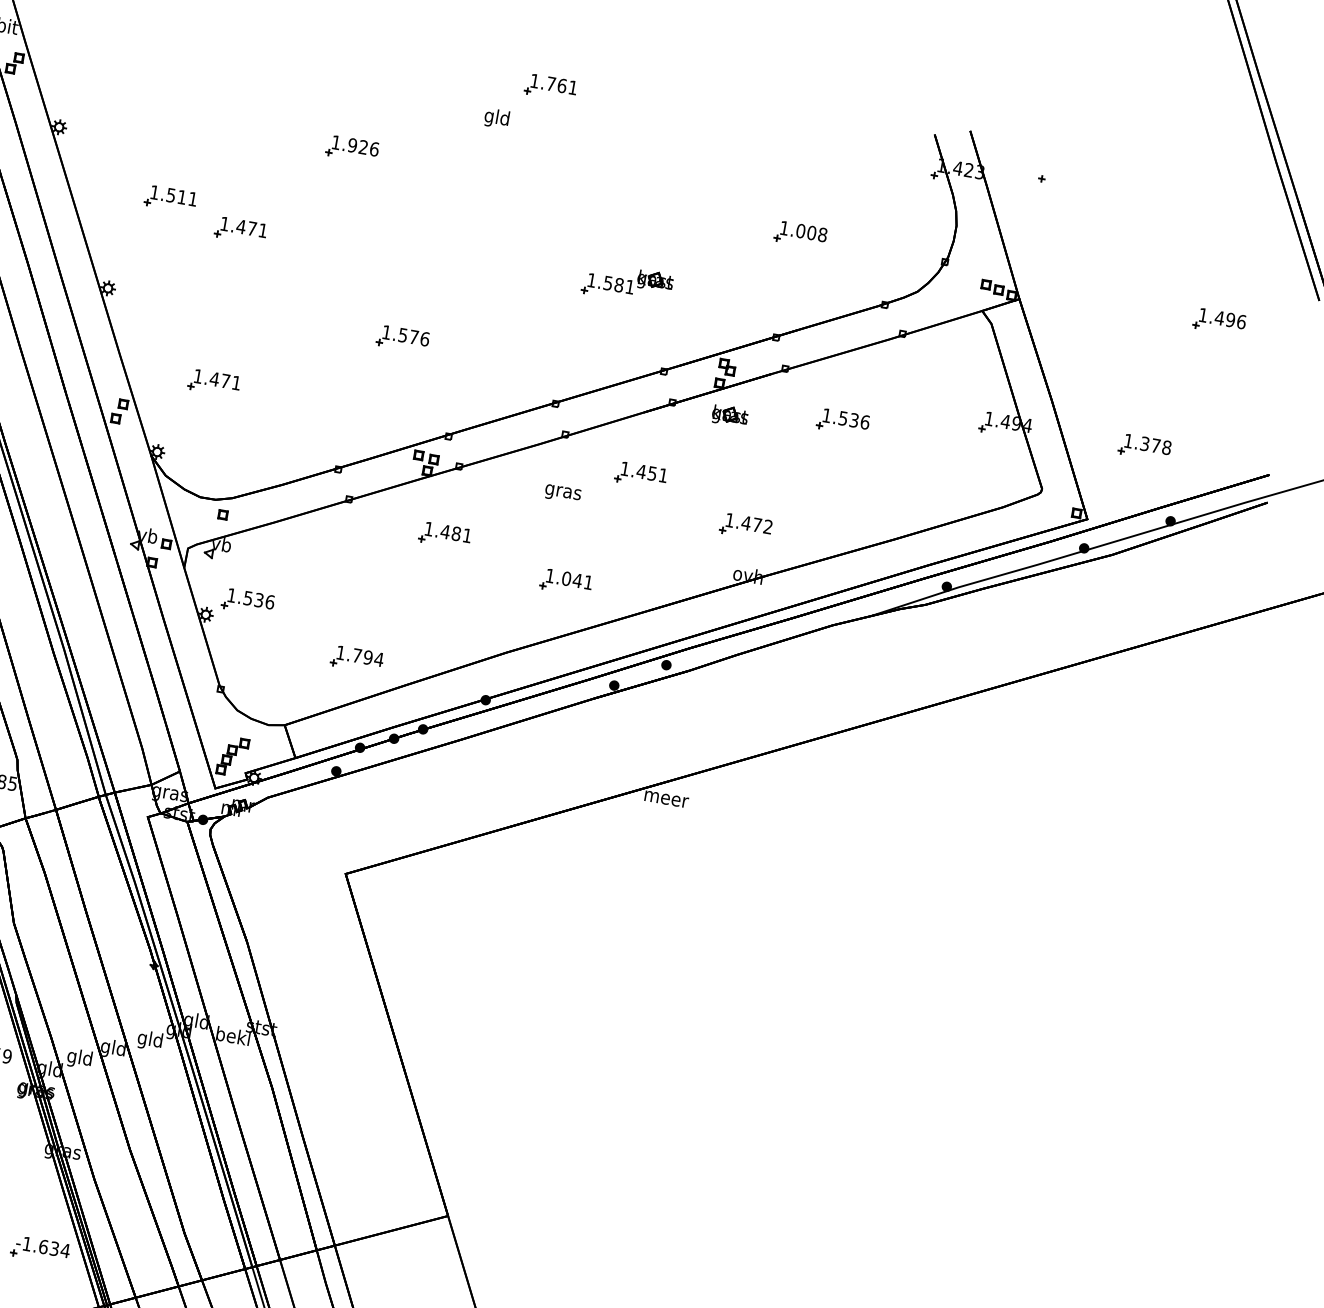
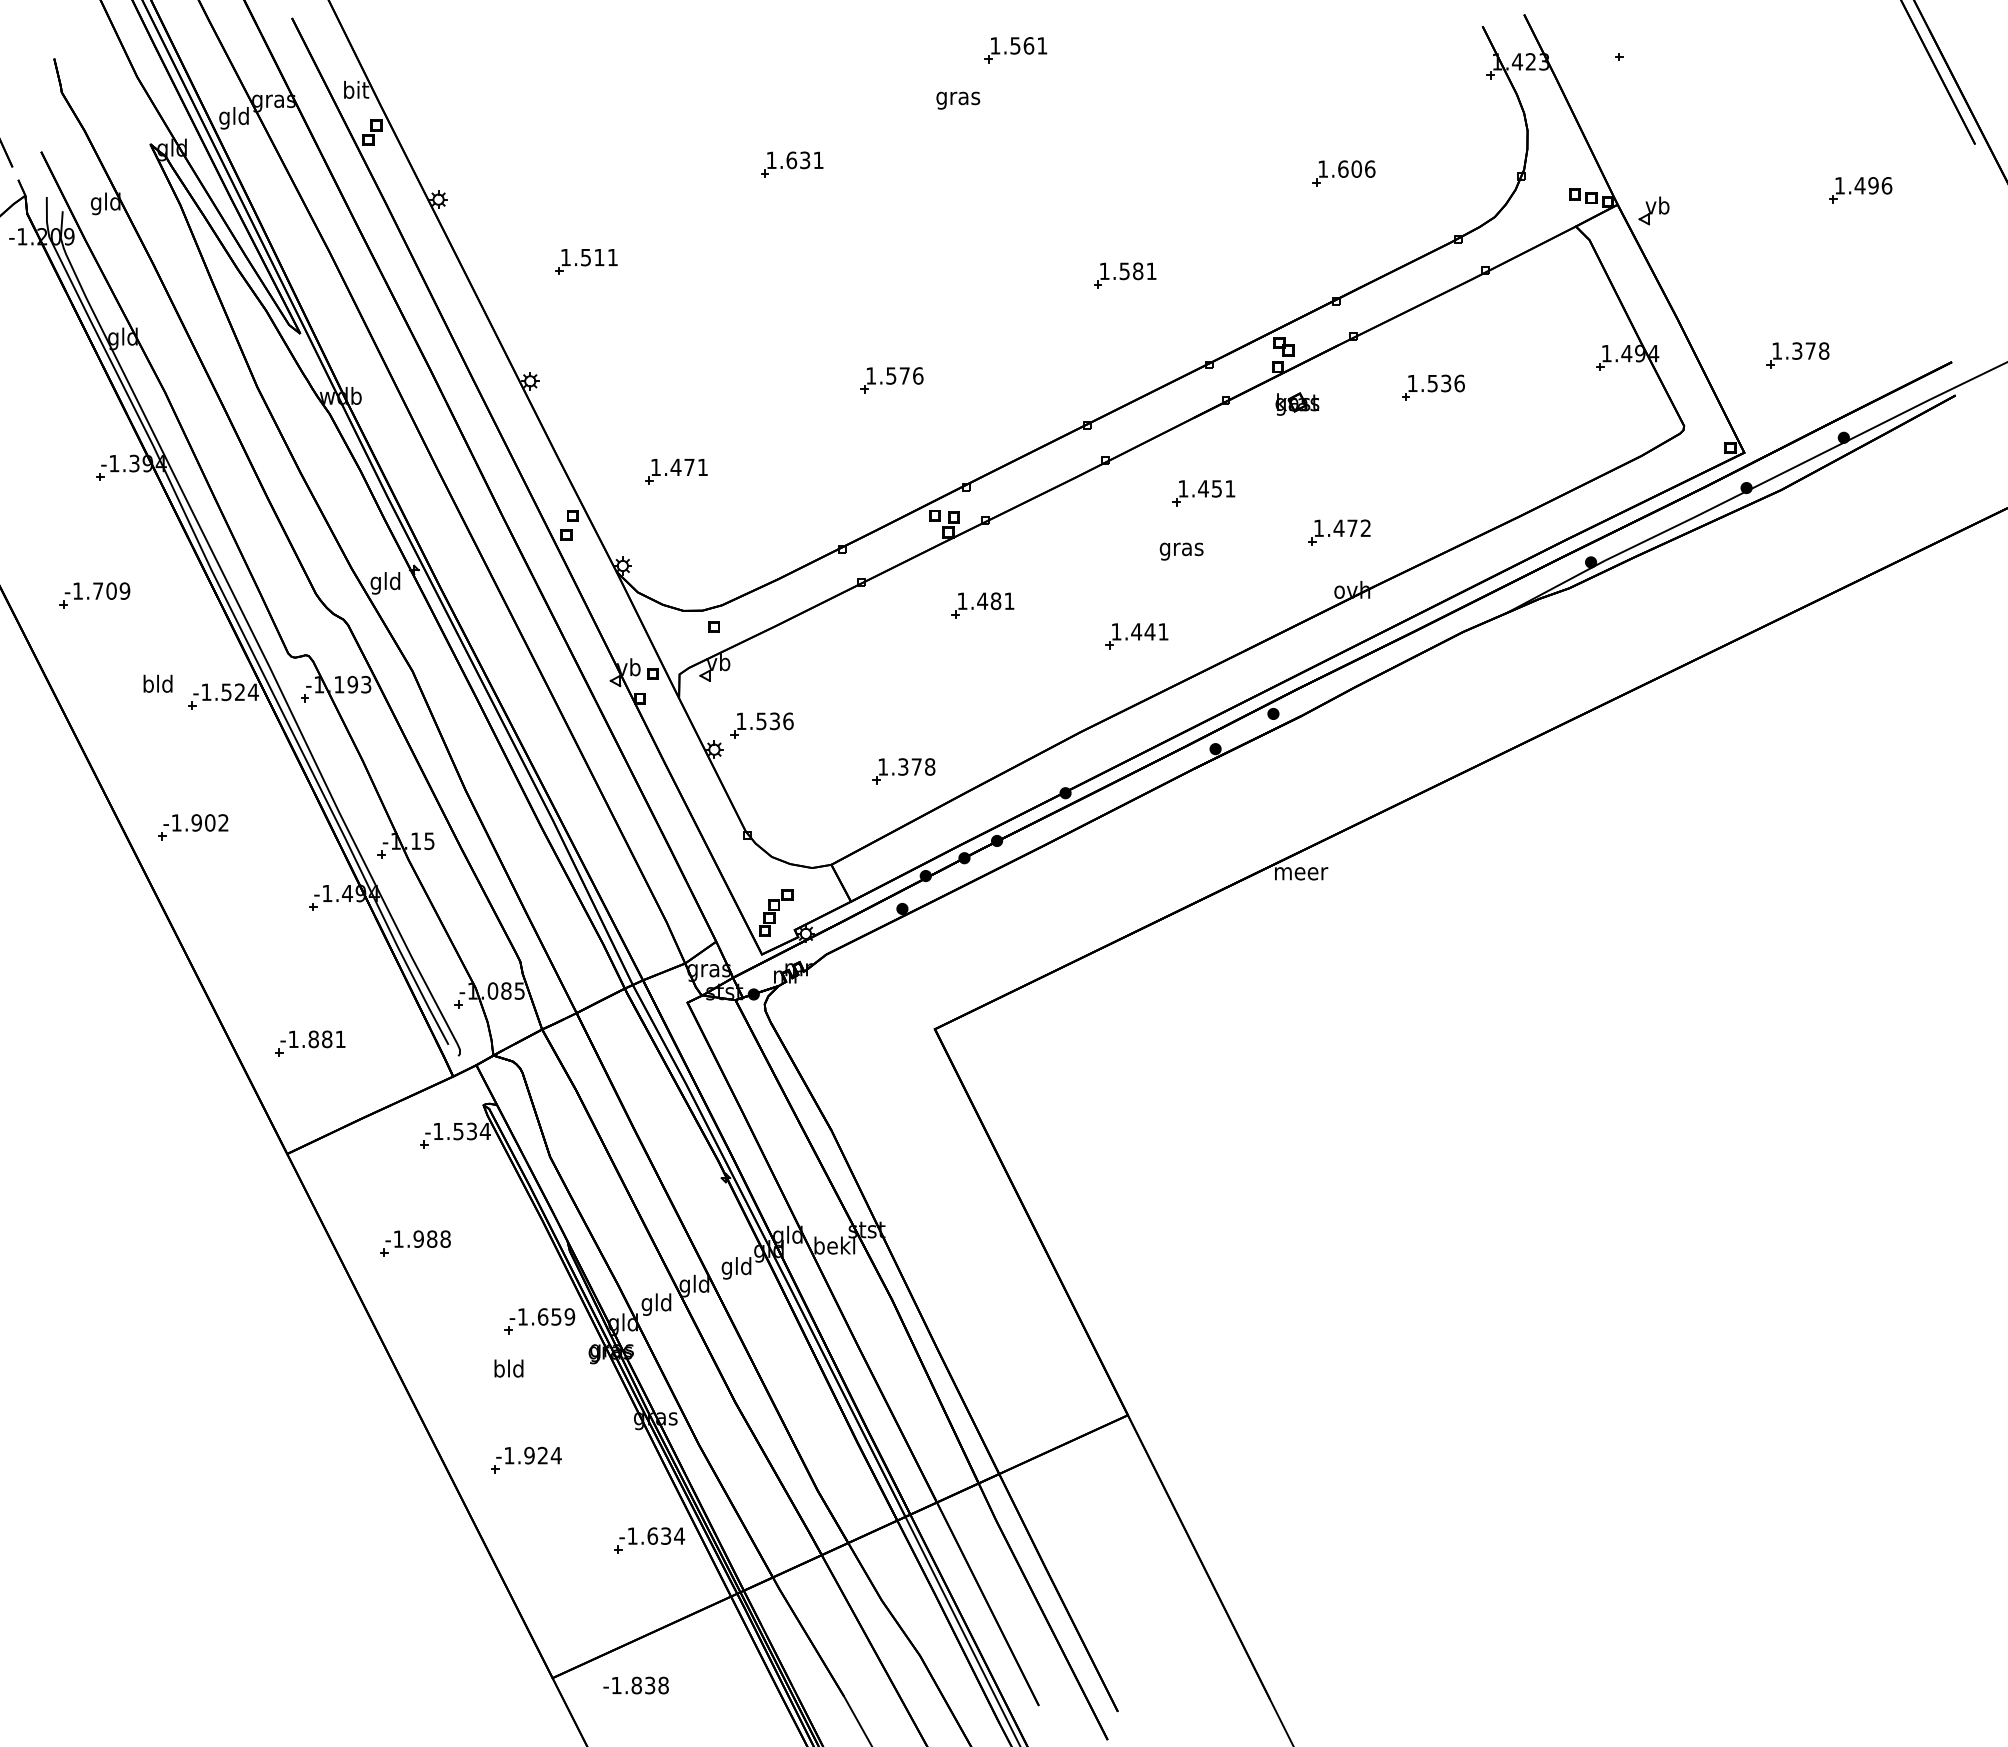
text: (551, 83) -> (1015, 45), 1.761 -> 1.561
text: (497, 118) -> (958, 98), gld -> gras
text: (362, 147) -> (804, 160), 1.926 -> 1.631
part: (241, 230) -> (676, 284), removed
text: (811, 232) -> (1356, 168), 1.008 -> 1.606
part: (655, 280) -> (1180, 258), removed
part: (1047, 308) -> (1653, 210), added
text: (562, 493) -> (1181, 551), moved
text: (566, 578) -> (1136, 631), 1.041 -> 1.441
text: (368, 657) -> (916, 766), 1.794 -> 1.378

